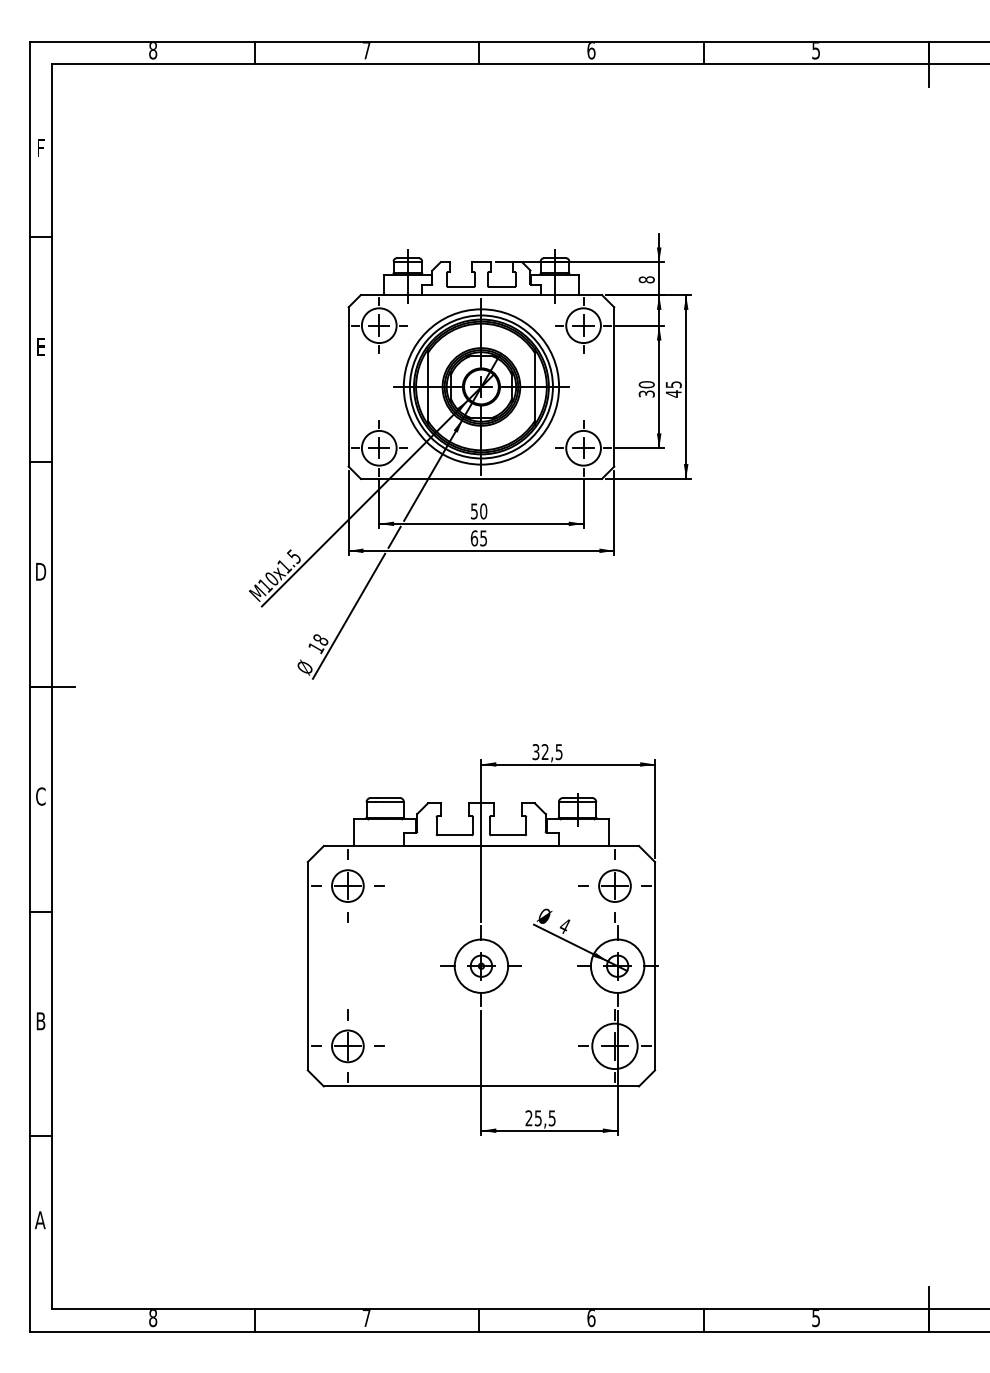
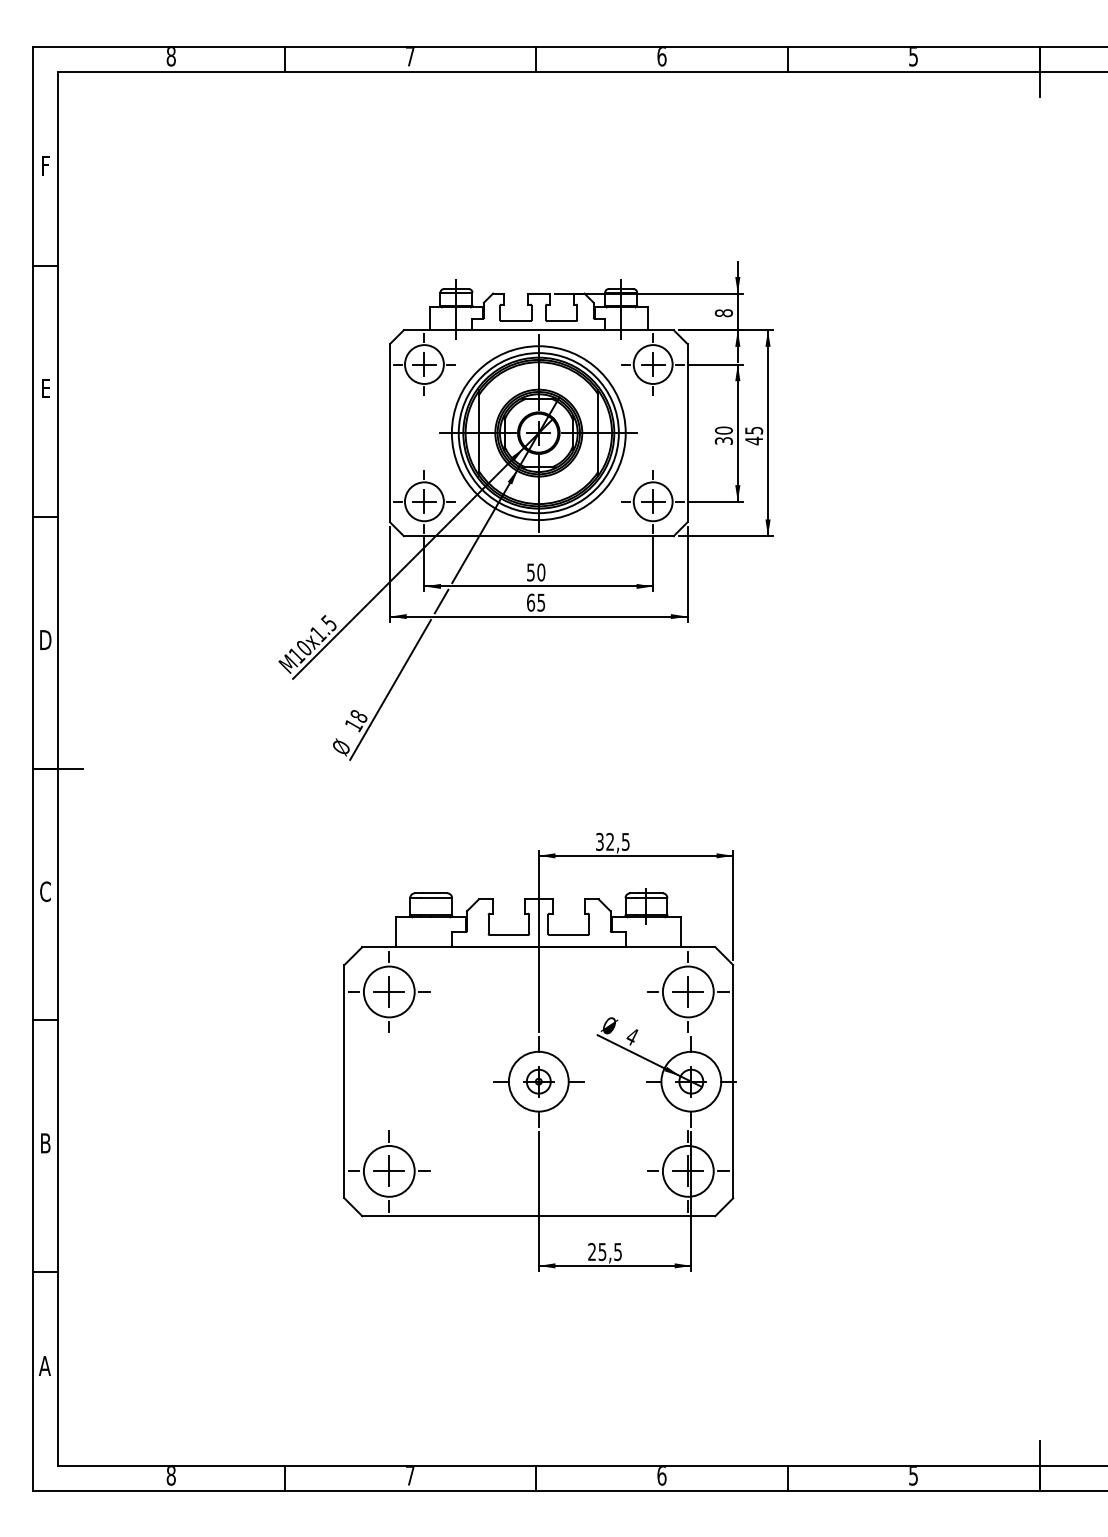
circle: (347, 885) -> (388, 991), size x1.43
circle: (614, 885) -> (687, 991), size x1.43
circle: (347, 1046) -> (388, 1171), size x1.43

